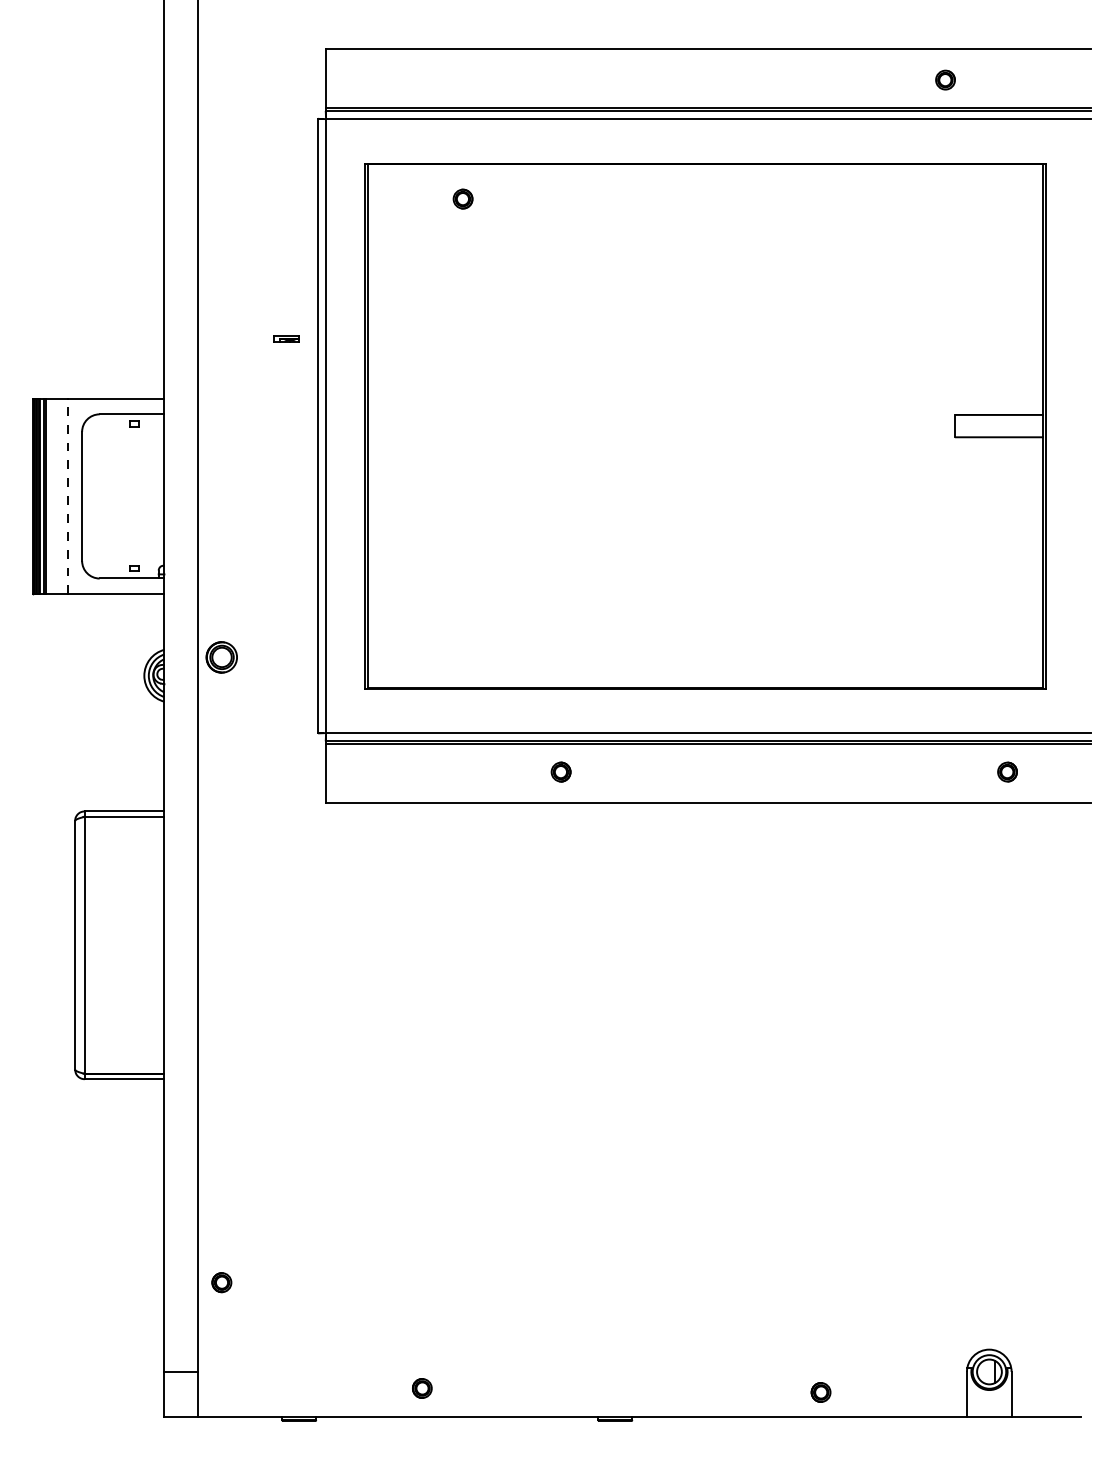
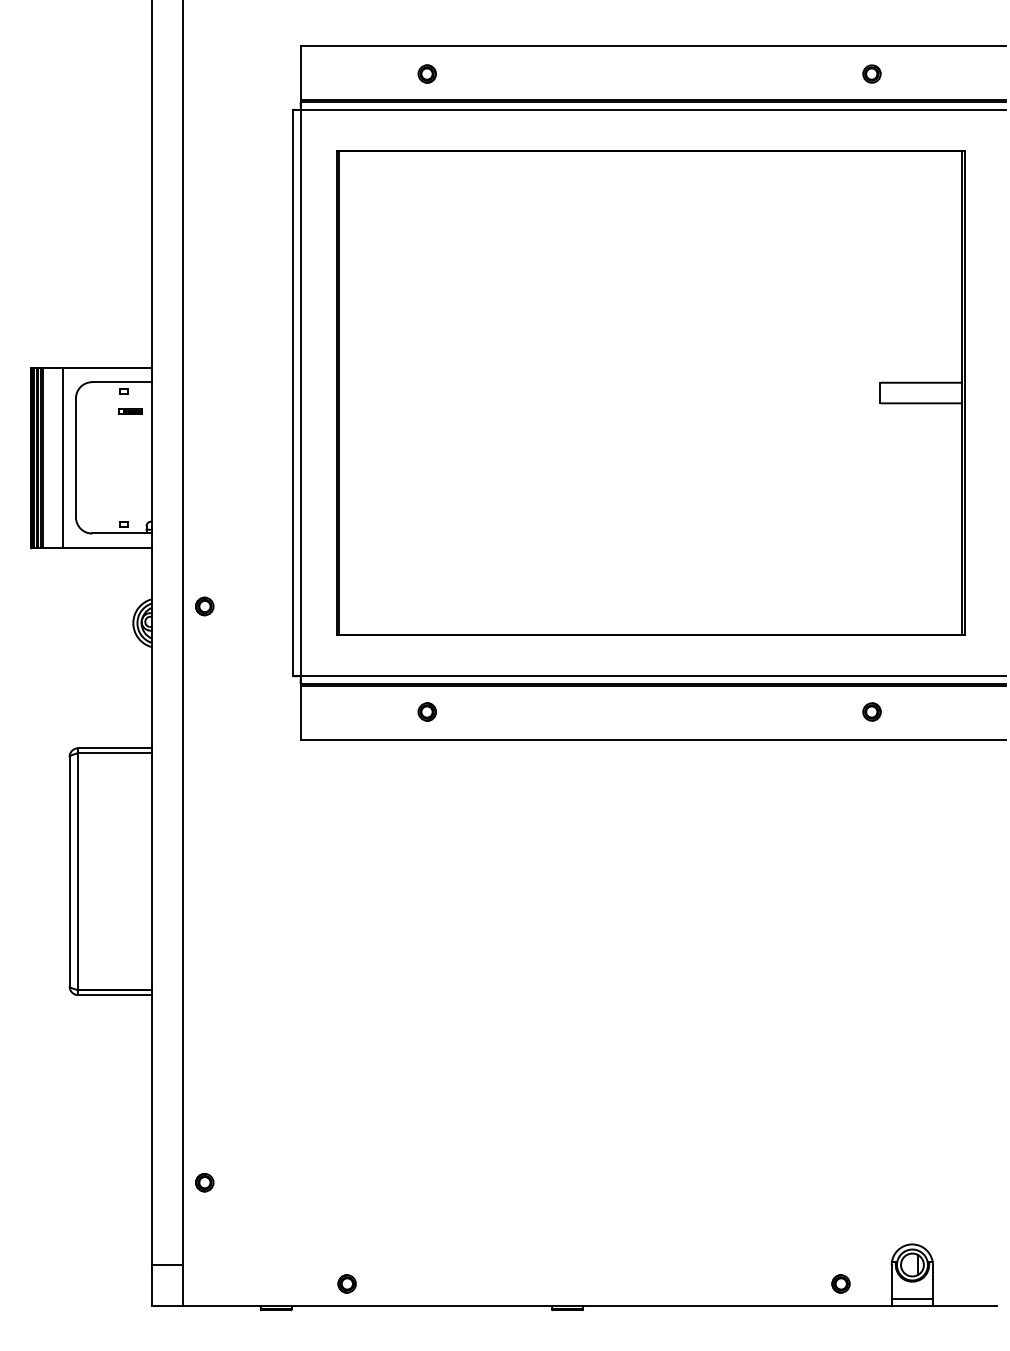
part: (462, 198) -> (426, 73), moved
part: (286, 338) -> (130, 410), moved
line: (68, 496) -> (63, 457), dashed -> solid
part: (221, 657) -> (204, 606), size x0.62
part: (560, 771) -> (426, 711), moved
part: (1007, 771) -> (871, 711), moved
part: (422, 1388) -> (347, 1283), moved
part: (820, 1392) -> (840, 1283), moved
line: (988, 1408) -> (911, 1298), added

